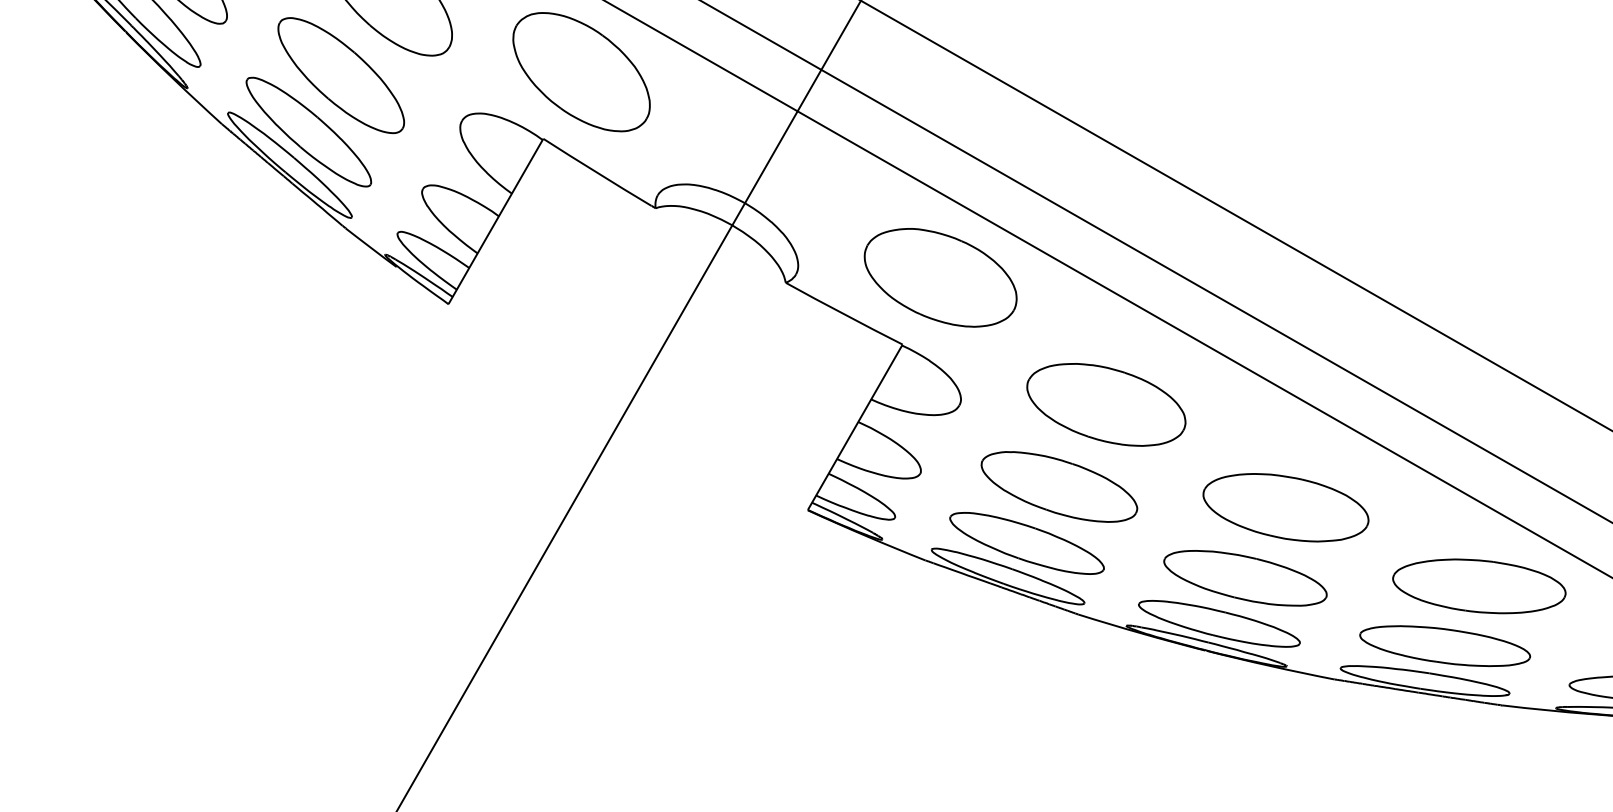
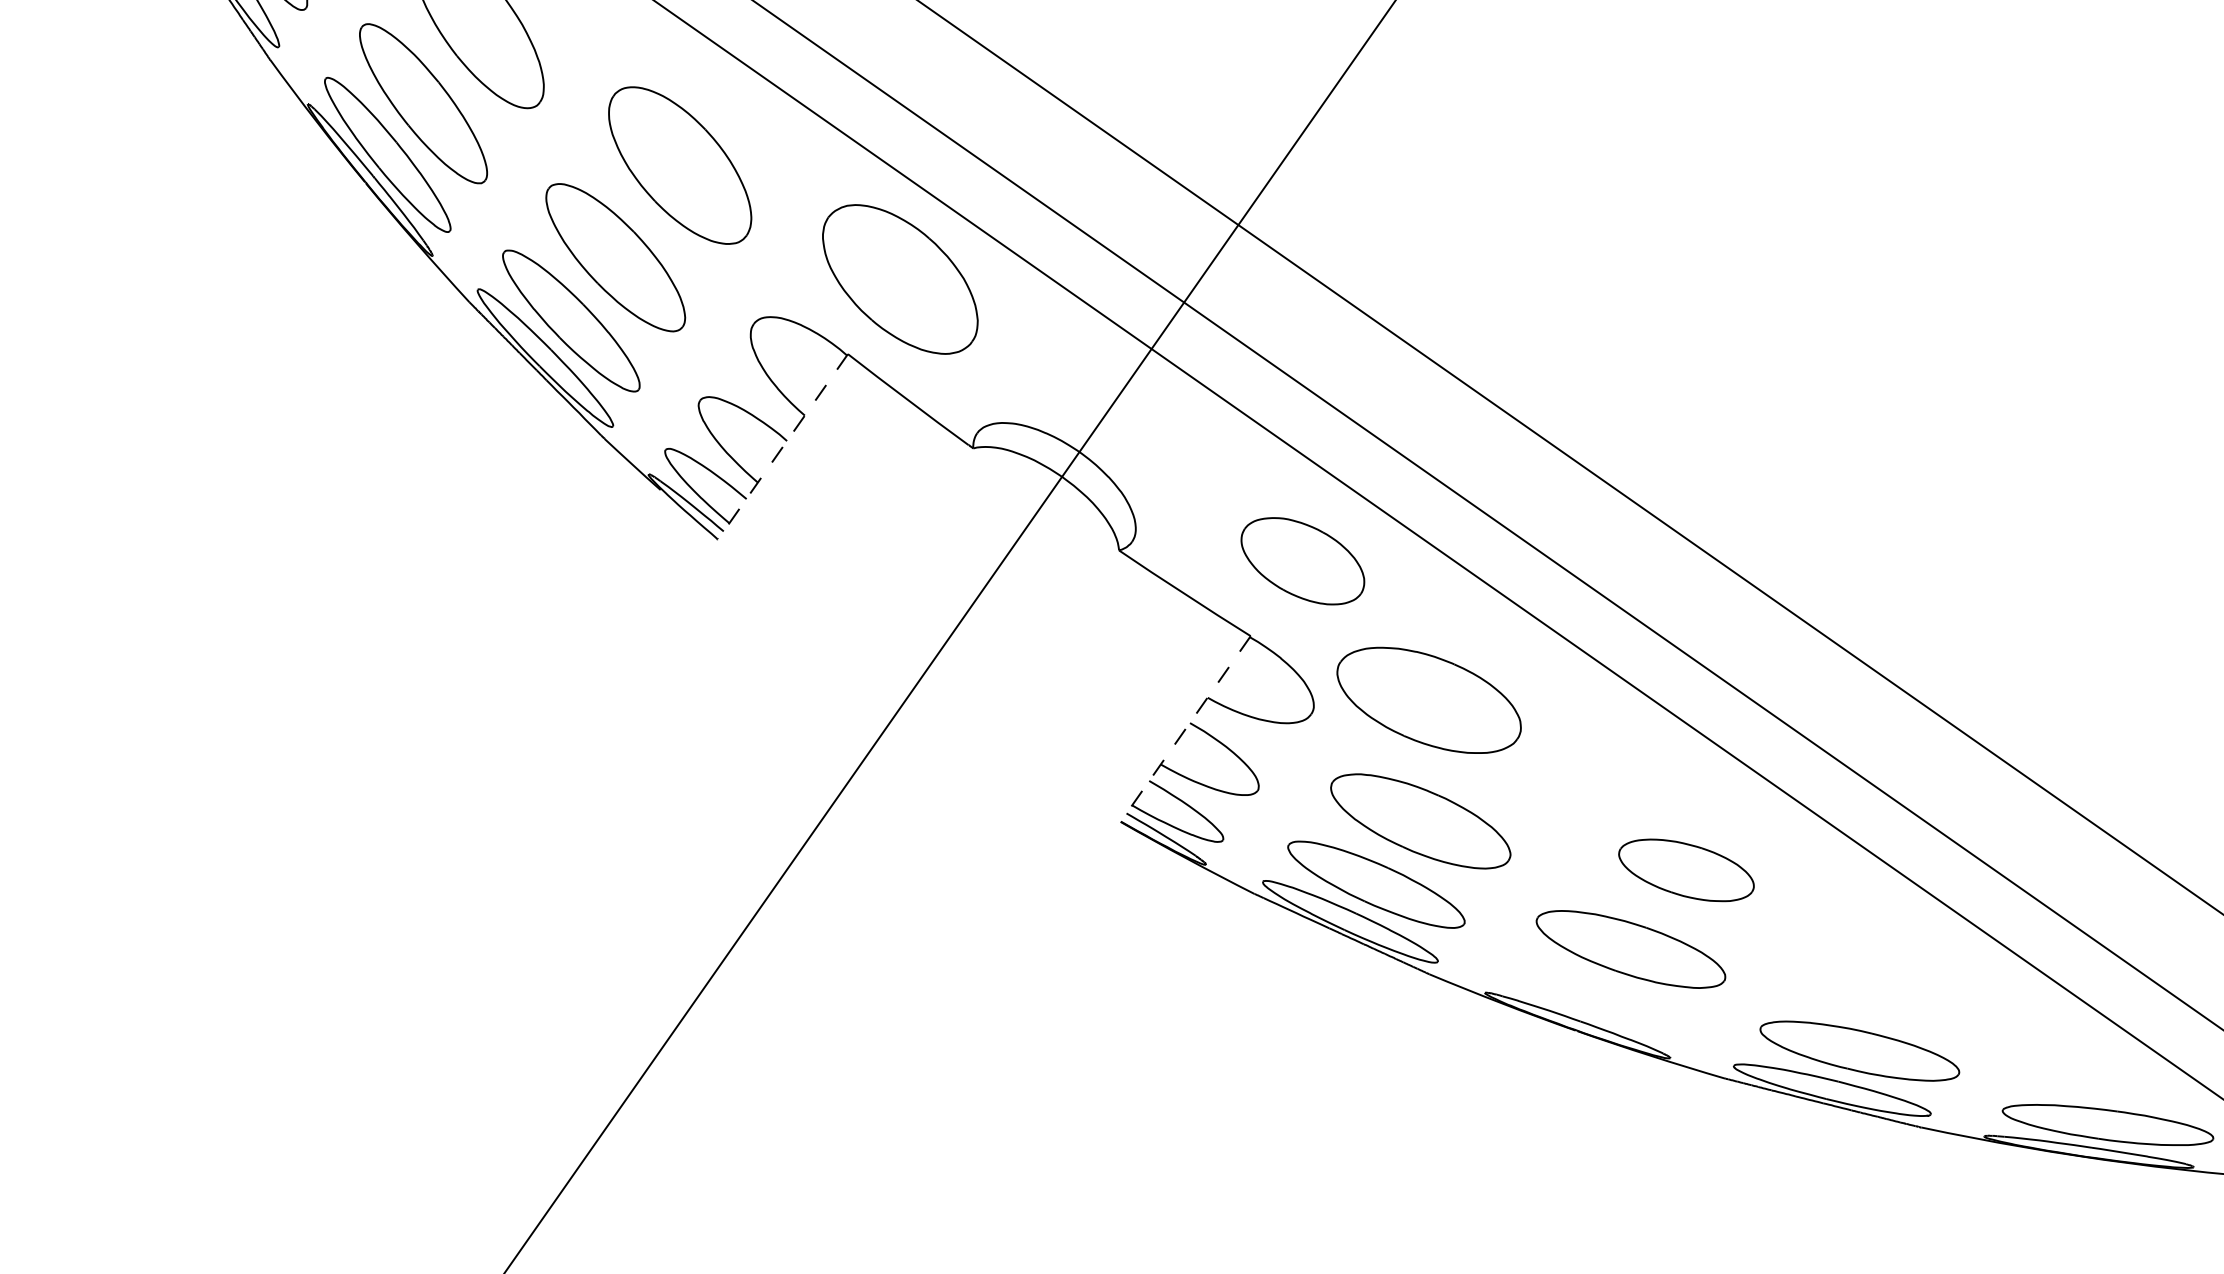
line: (495, 222) -> (782, 447), solid -> dashed
part: (940, 277) -> (1302, 560), size x0.7
part: (1105, 404) -> (1428, 699), moved
line: (855, 427) -> (1185, 729), solid -> dashed
part: (1286, 507) -> (1686, 870), size x0.7
part: (1479, 585) -> (1906, 983), removed
part: (1219, 623) -> (1595, 1000), removed

